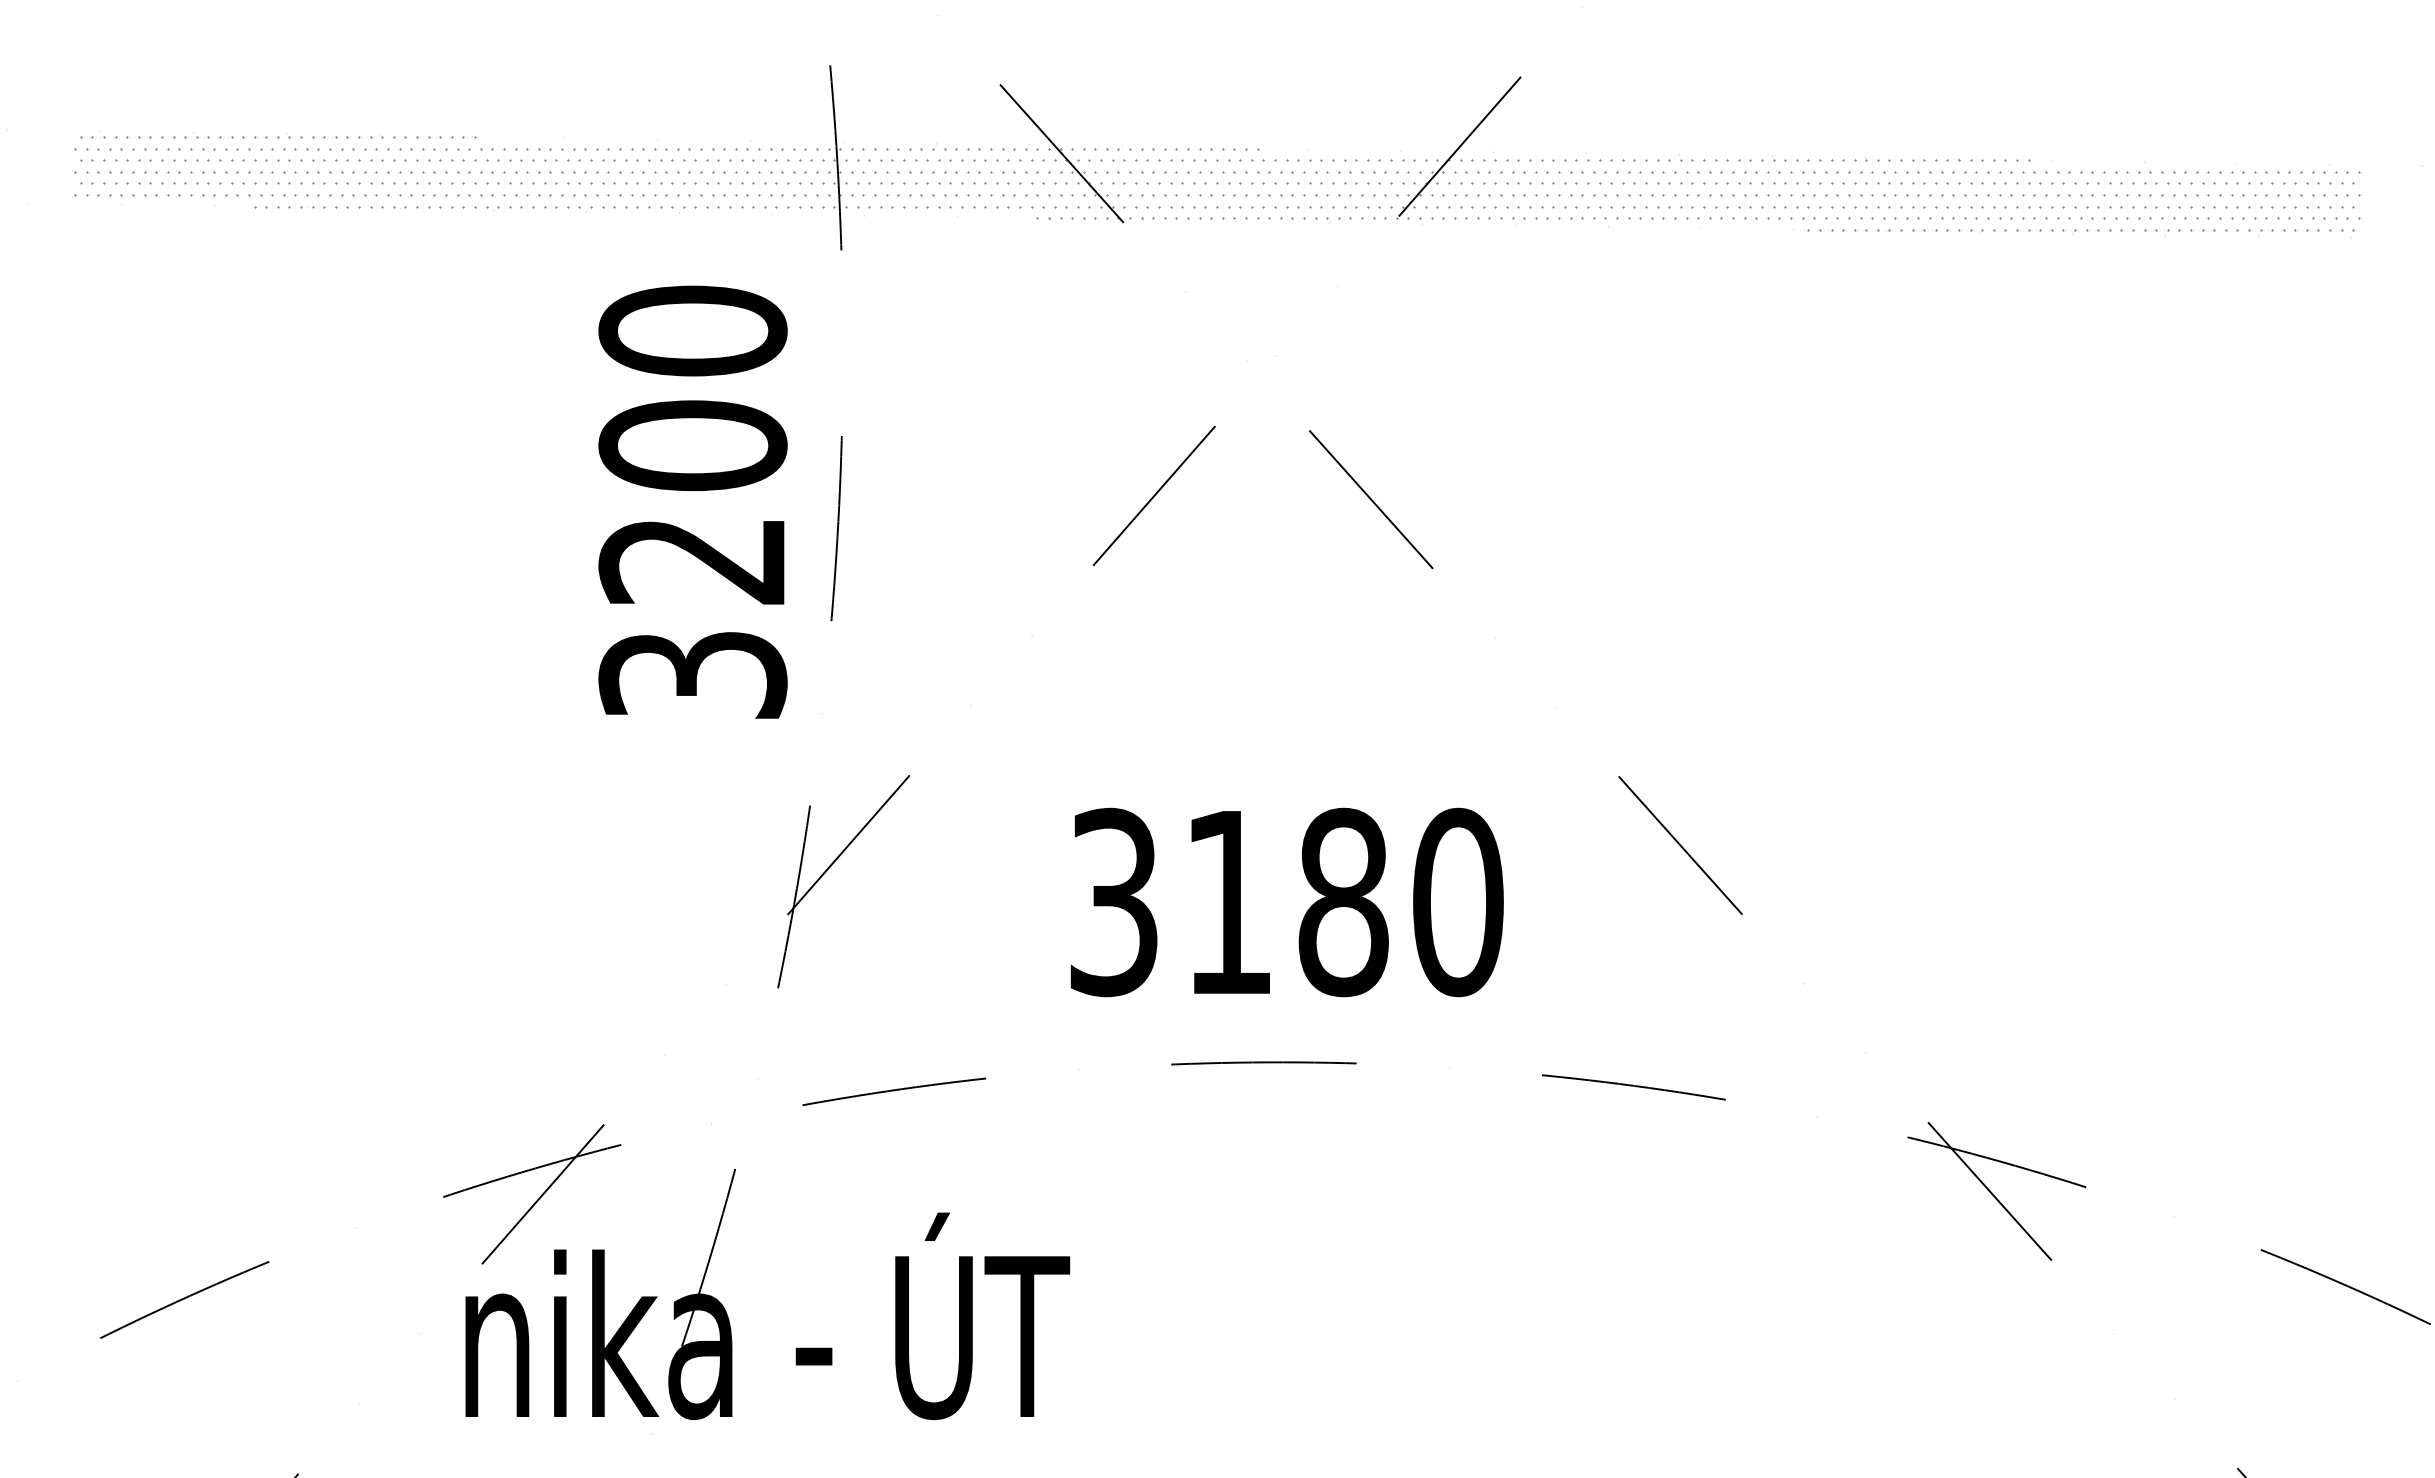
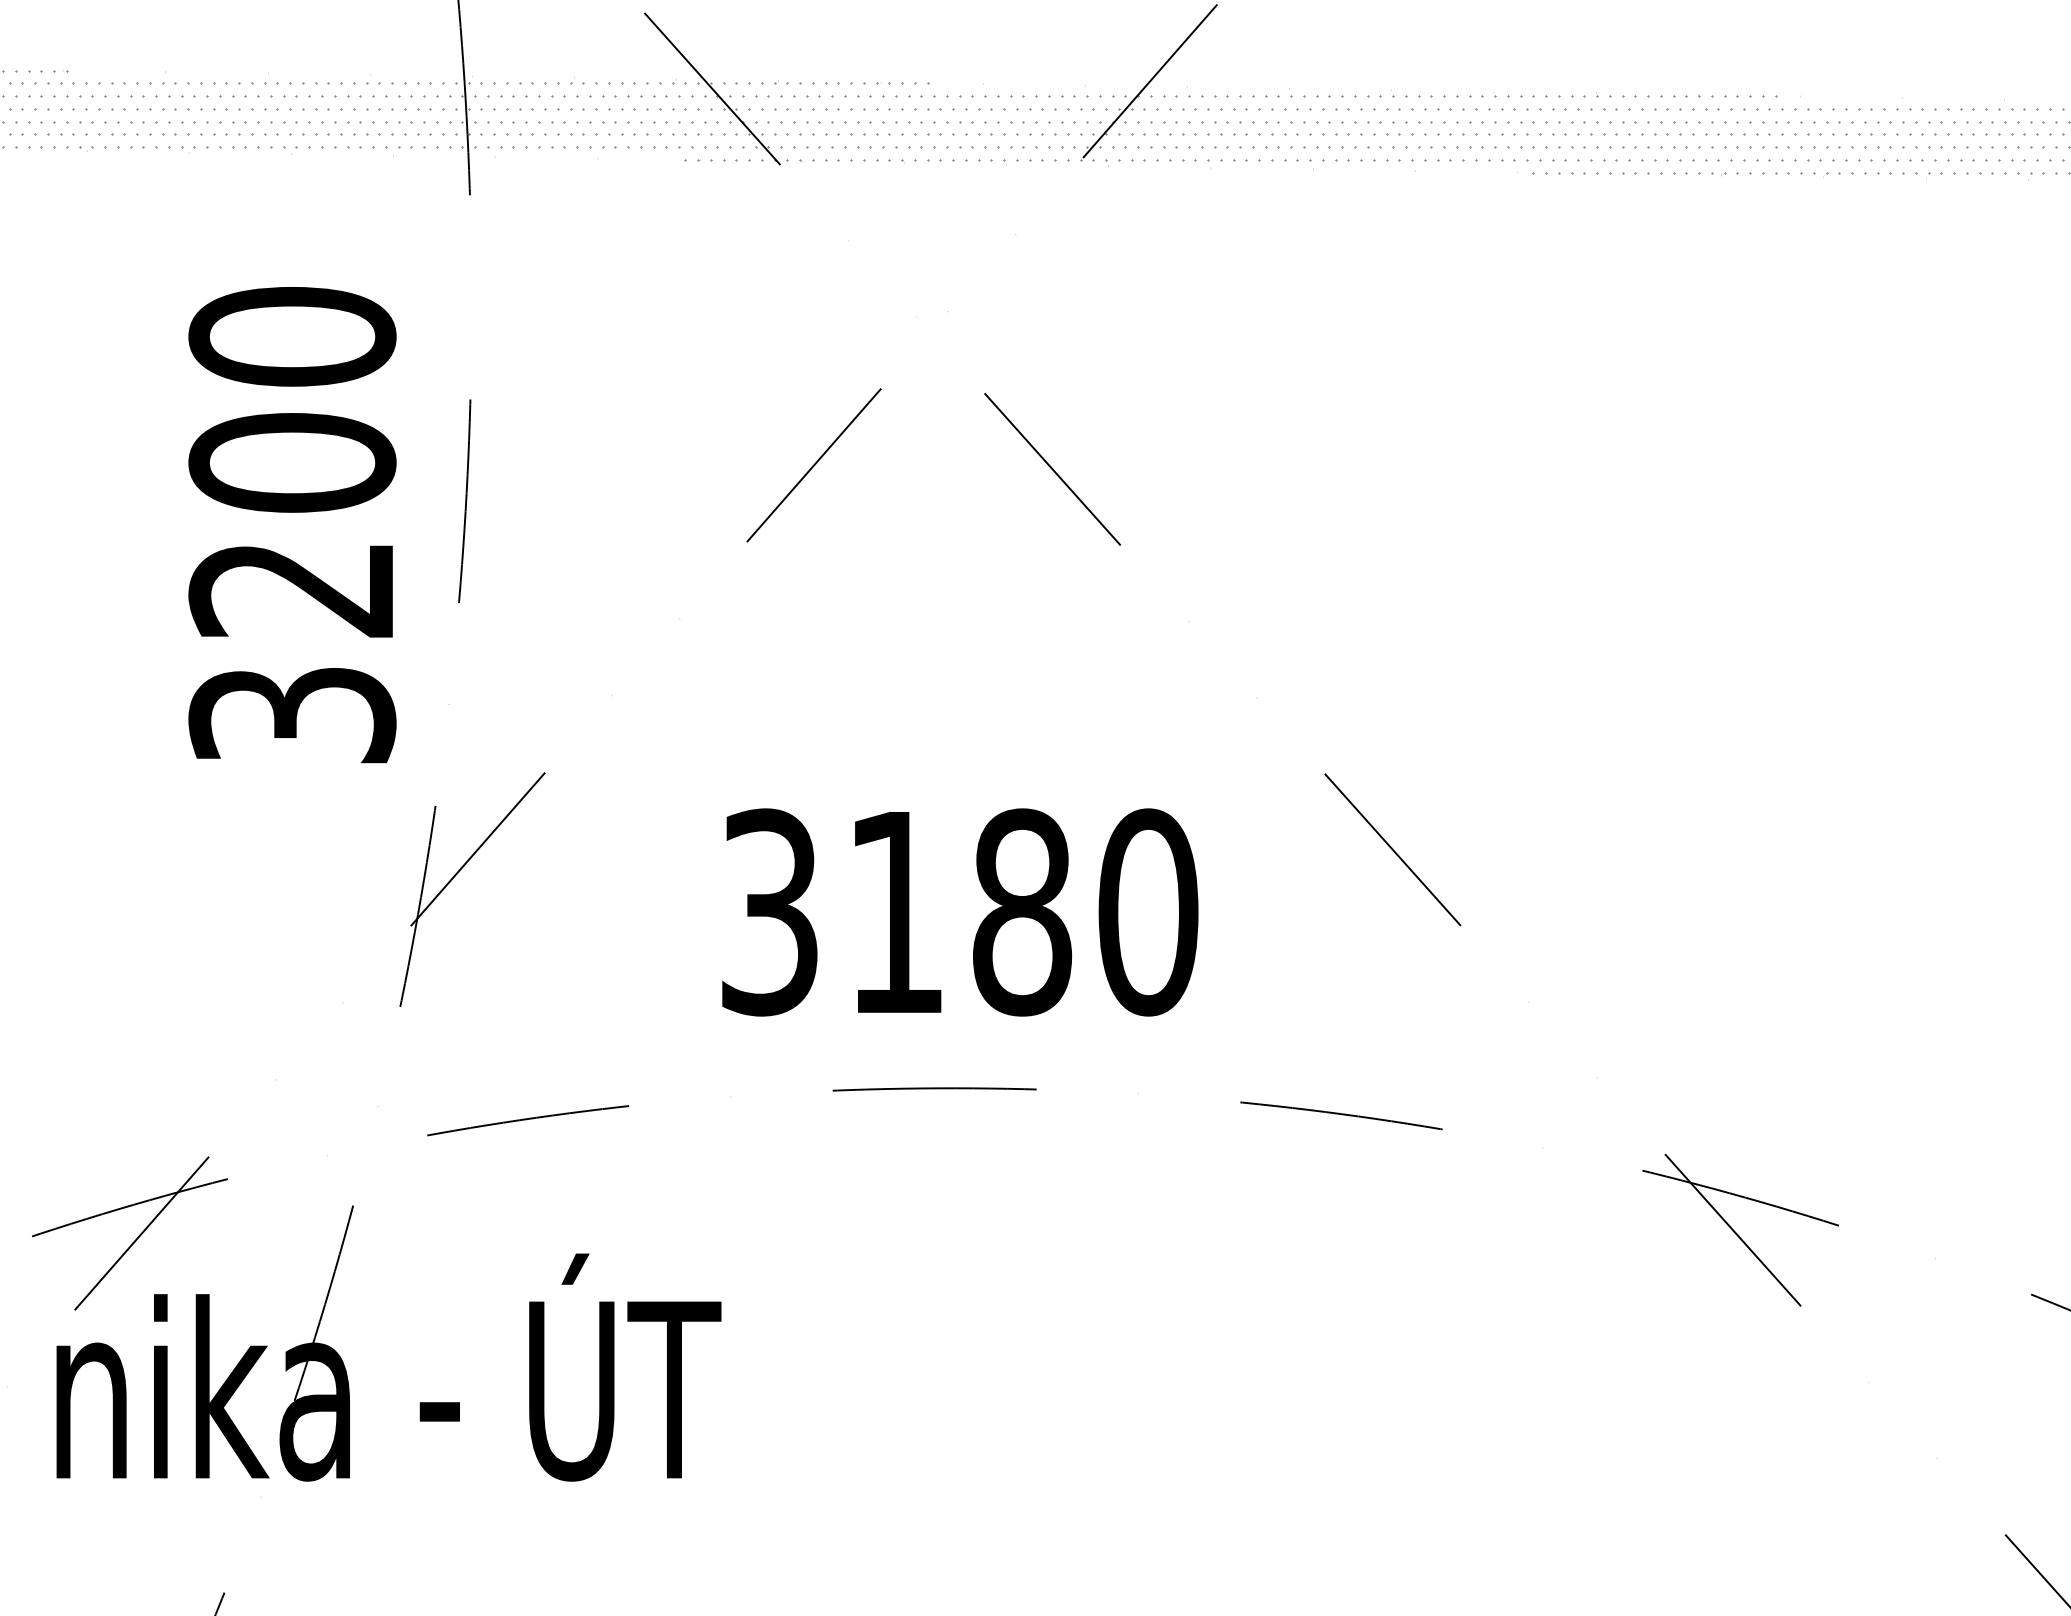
text: (692, 501) -> (291, 524), moved

